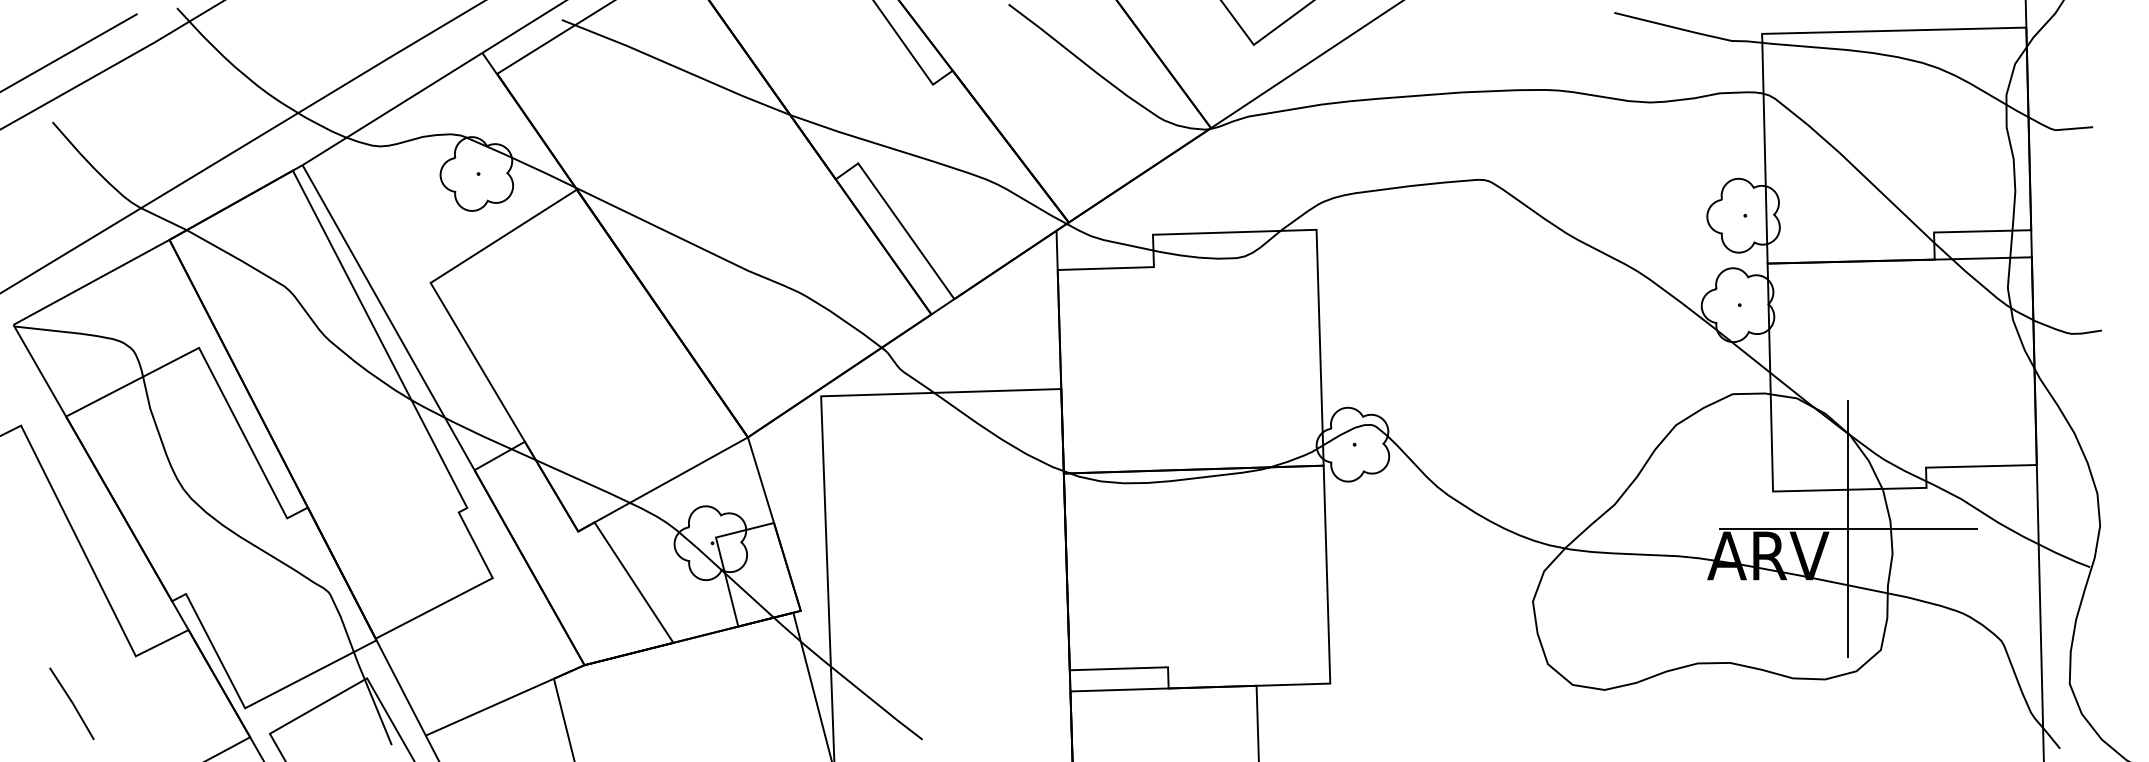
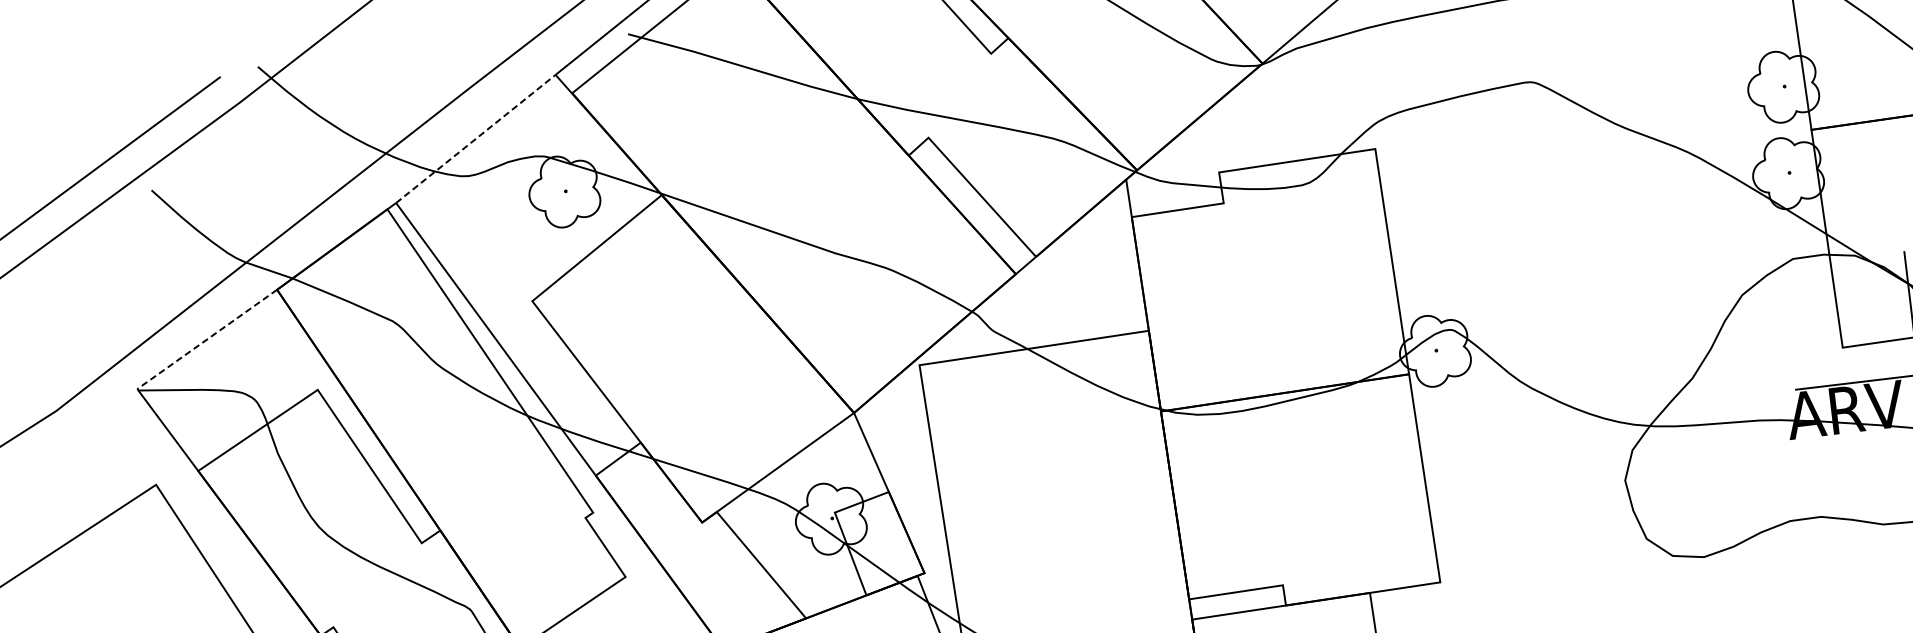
line: (392, 109) -> (475, 139), solid -> dashed
line: (91, 282) -> (207, 339), solid -> dashed

